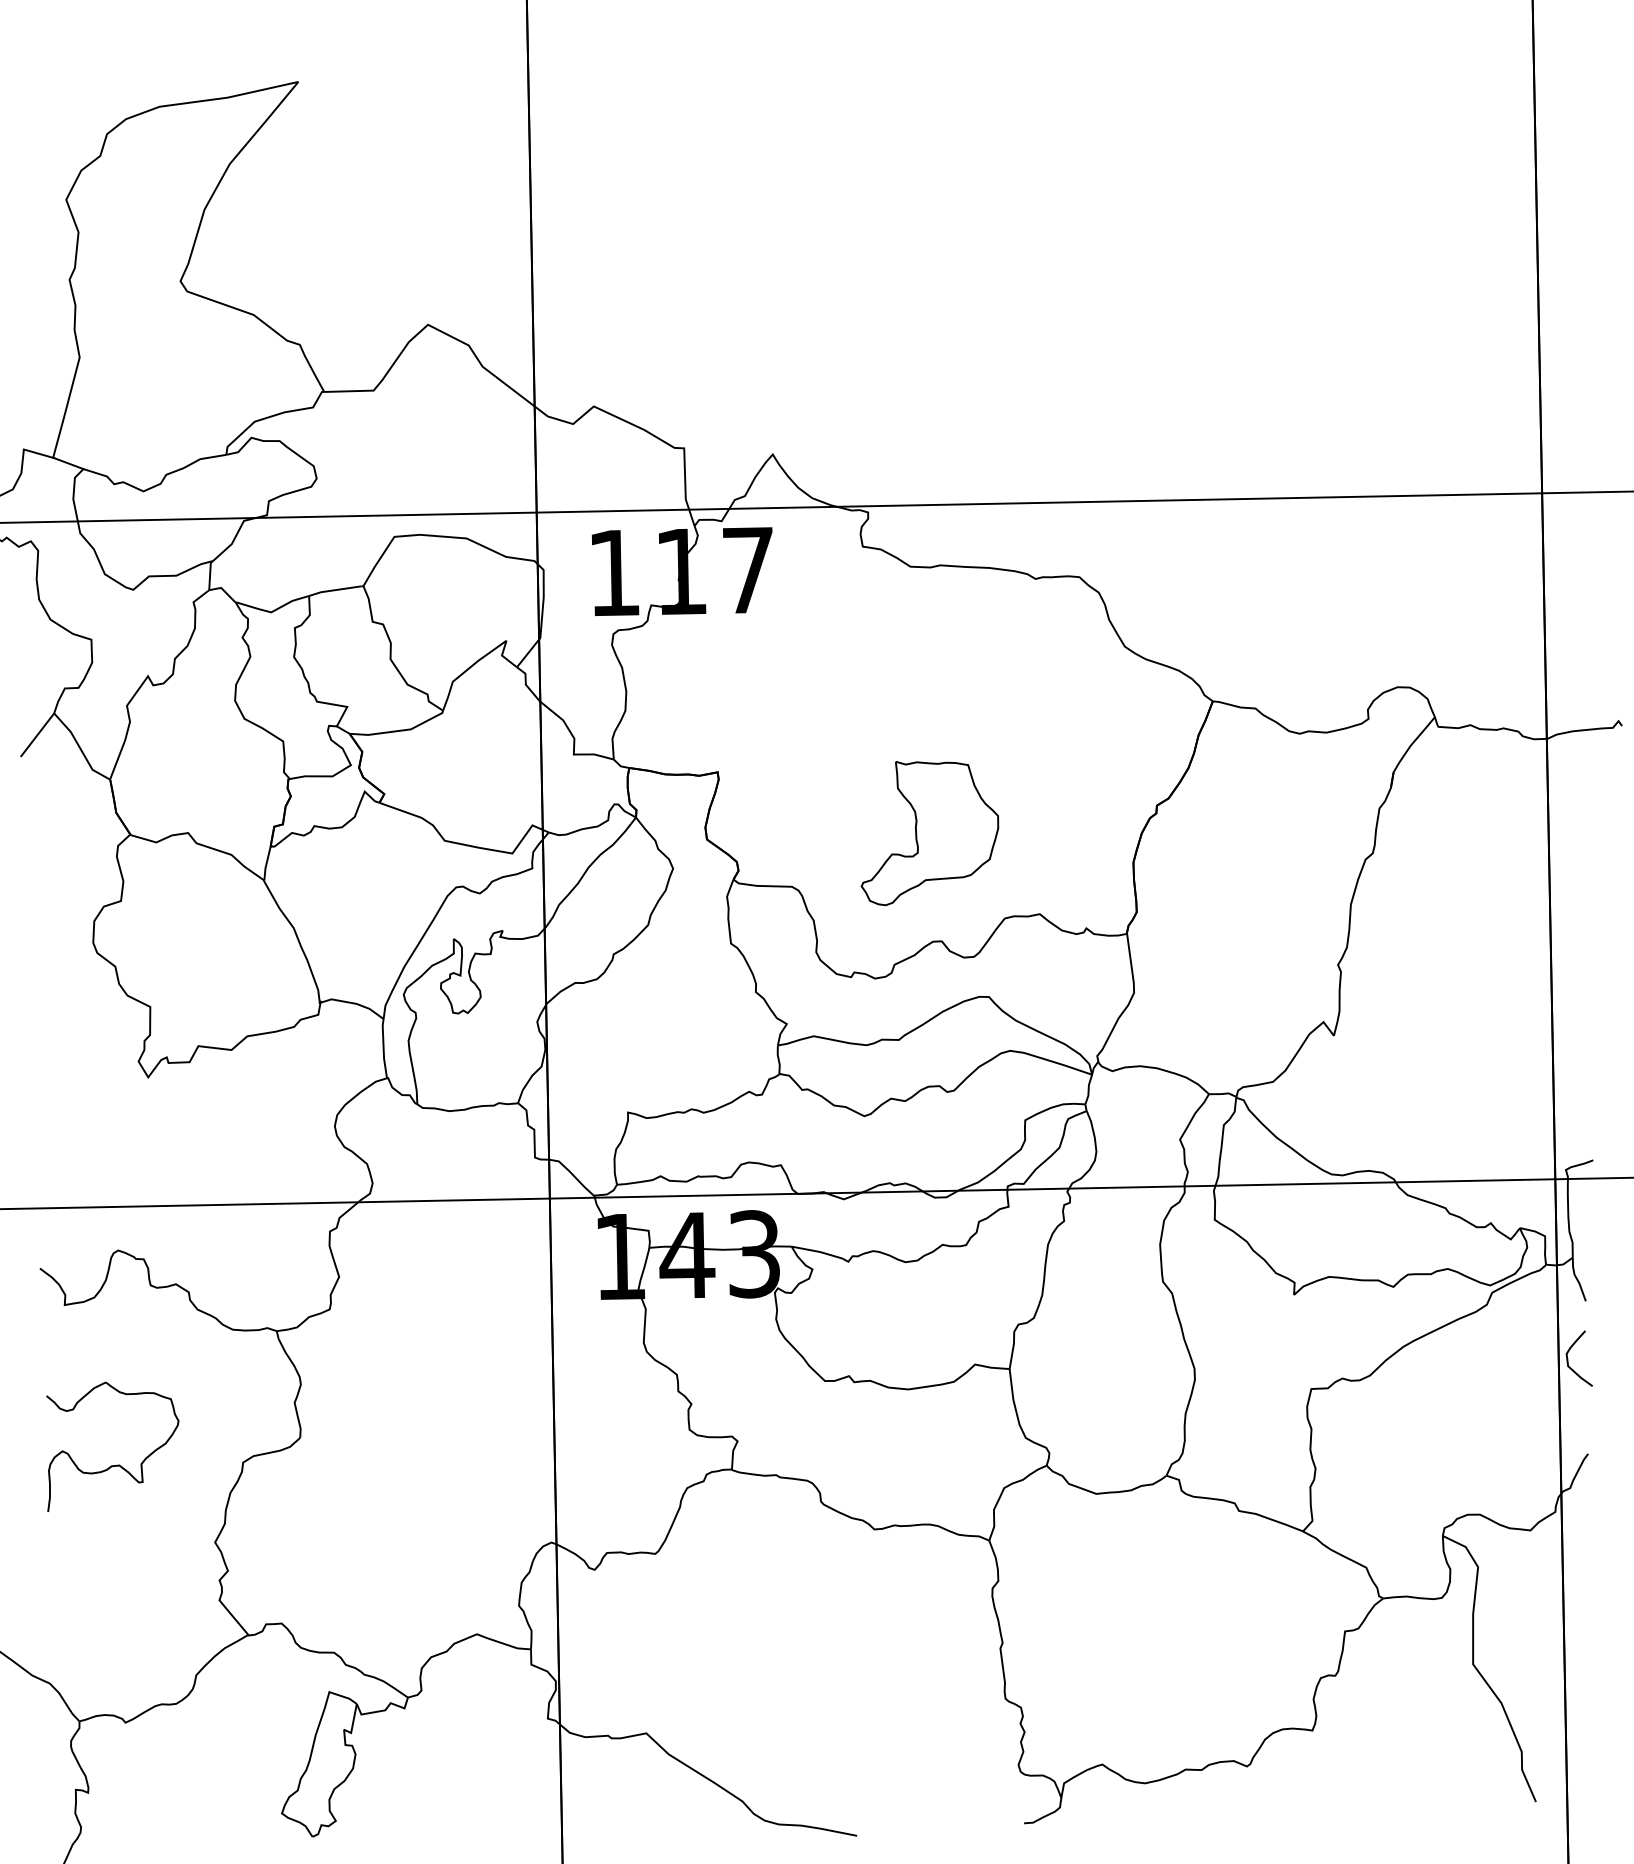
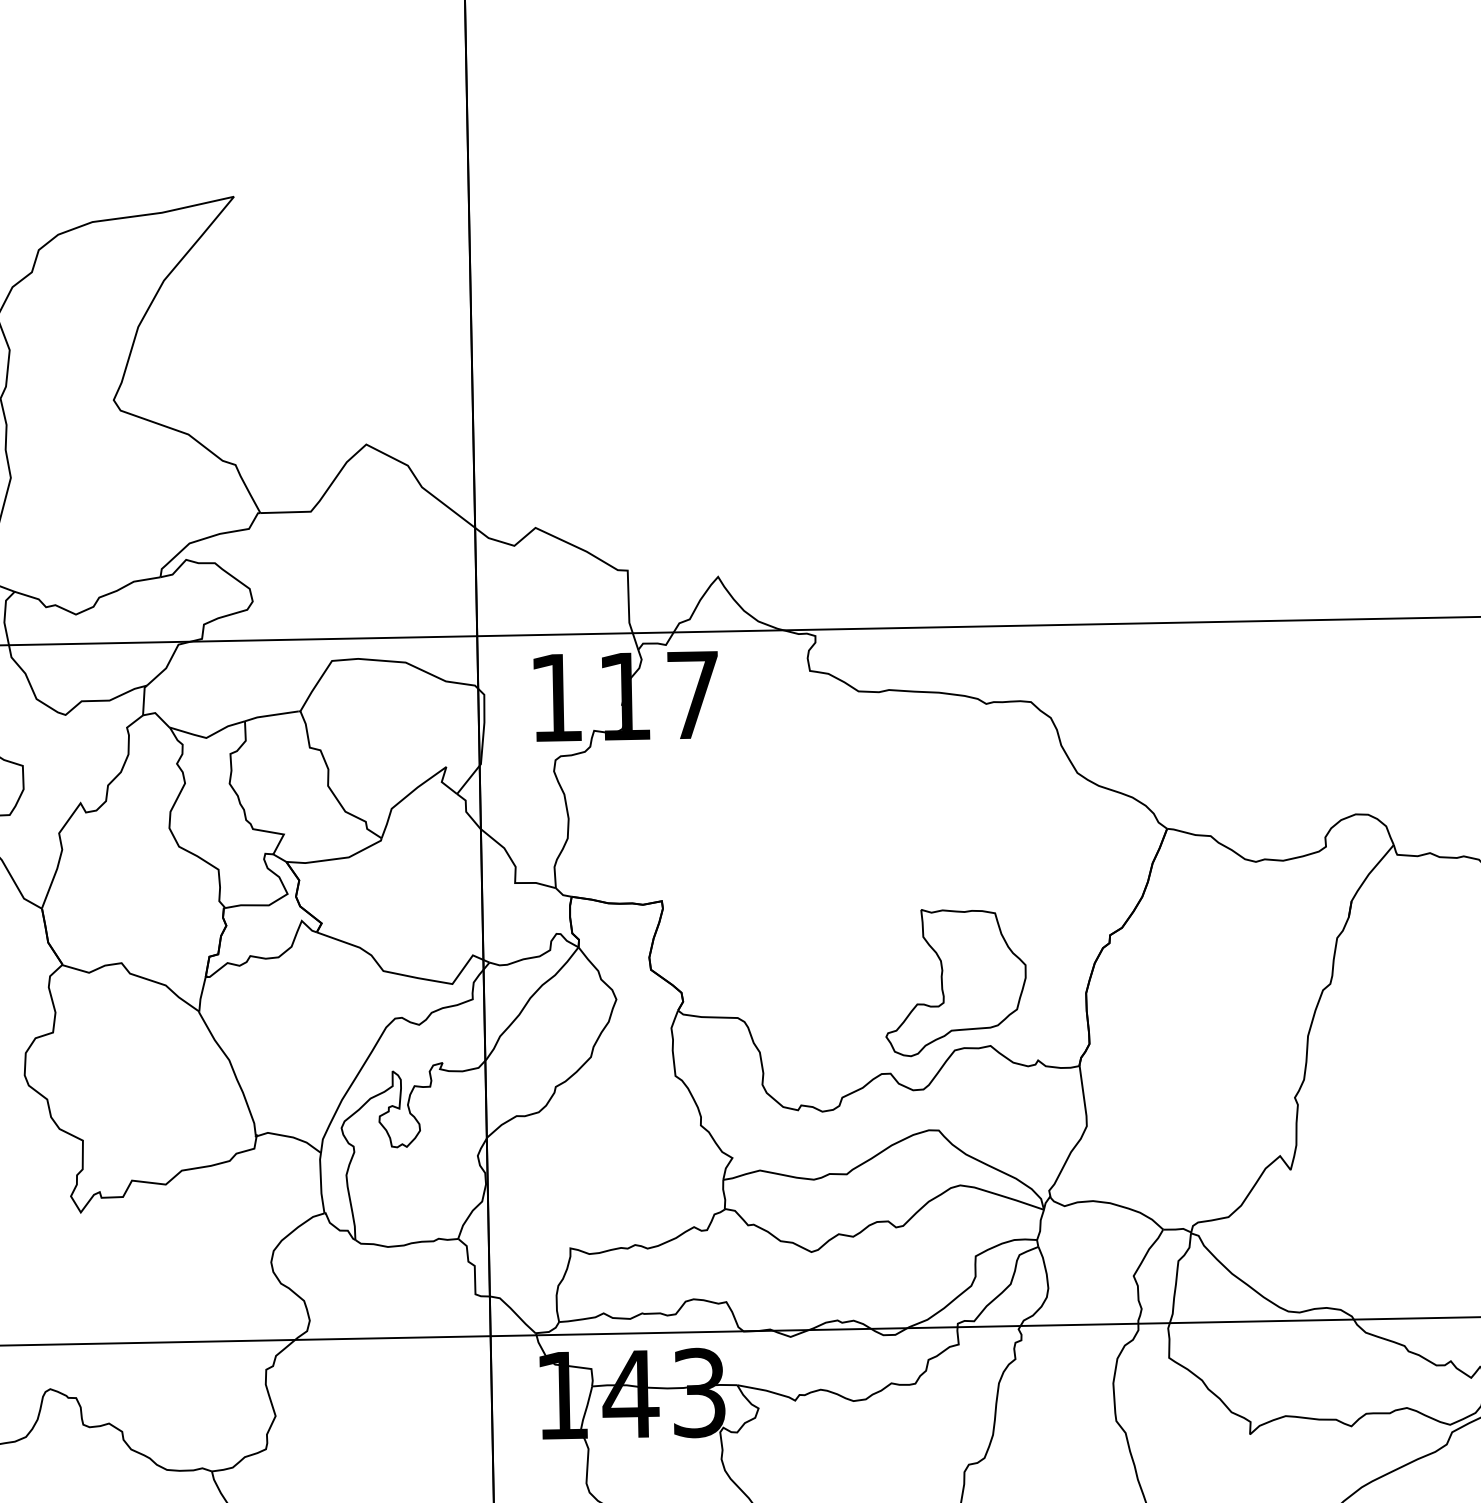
part: (929, 833) -> (955, 983), moved

